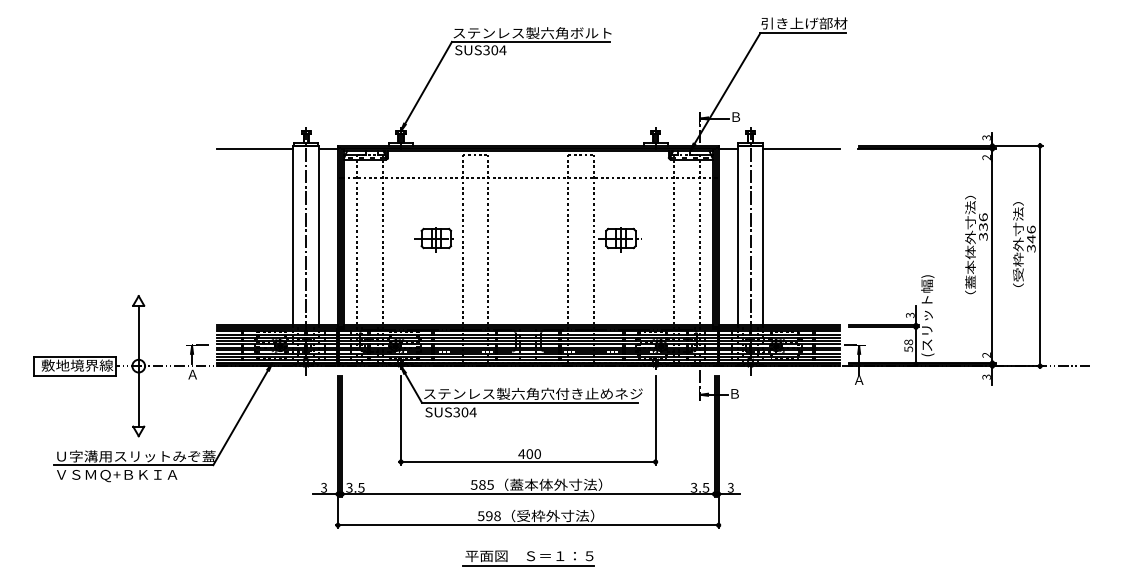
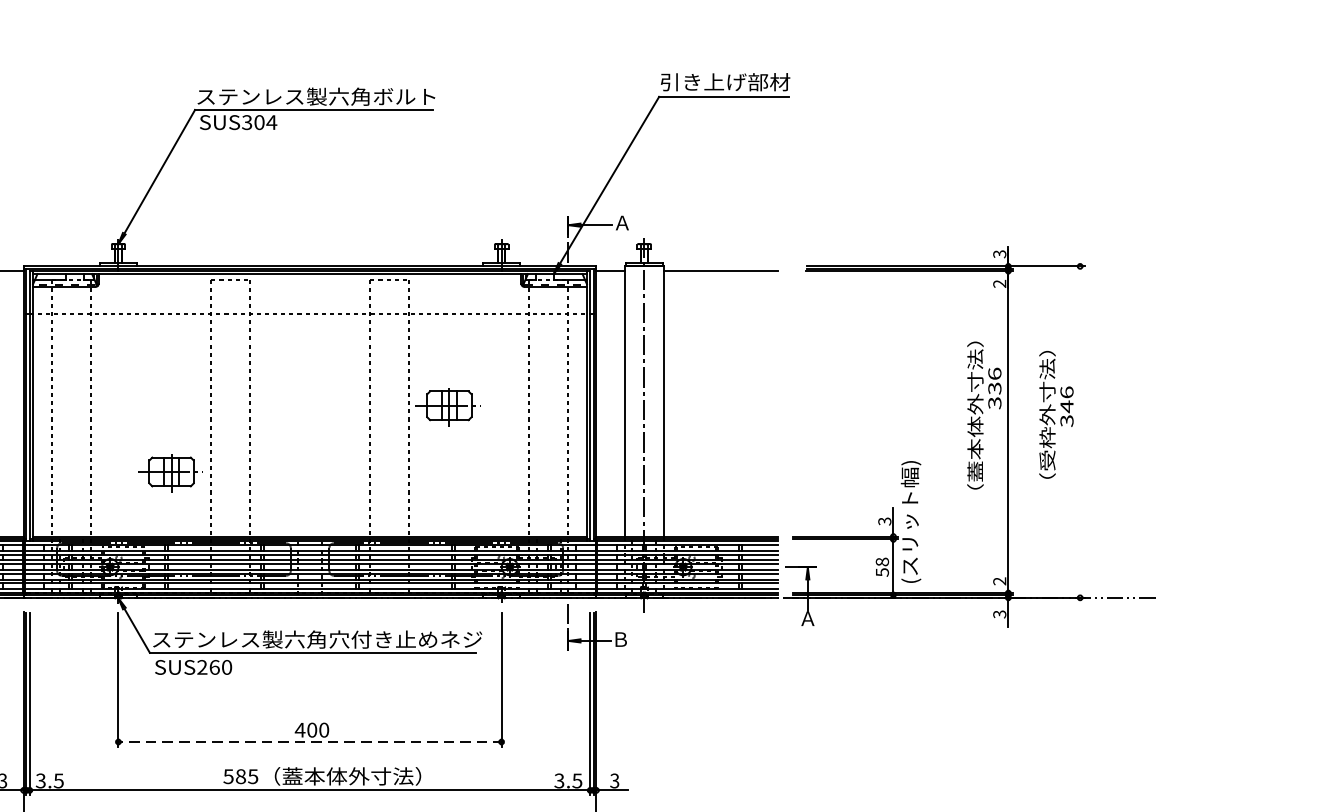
text: (735, 116) -> (621, 222), Ｂ -> Ａ
part: (433, 239) -> (167, 473), moved
line: (1040, 255) -> (1080, 431), removed
text: (464, 412) -> (213, 667), SUS304 -> SUS260
line: (528, 461) -> (310, 741), solid -> dashed

